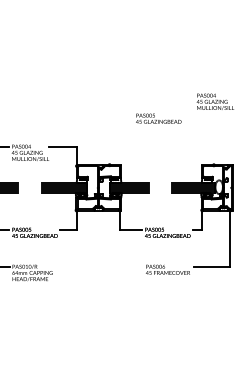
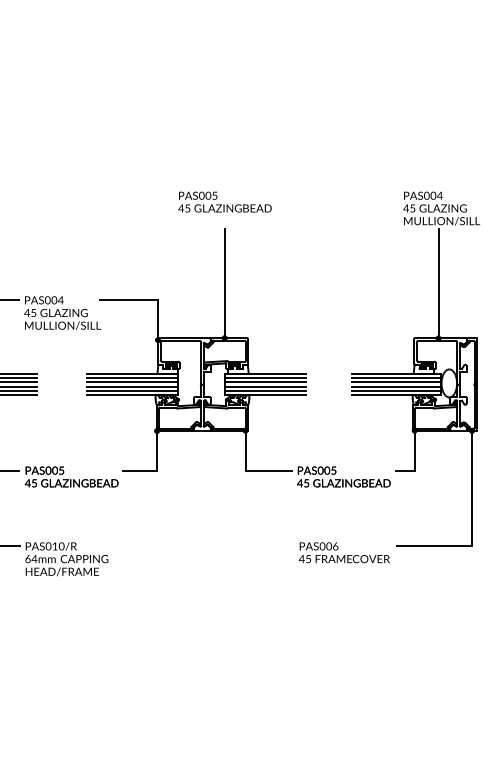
text: (158, 118) -> (224, 201), moved
line: (109, 138) -> (224, 283), added
line: (213, 138) -> (437, 283), added

